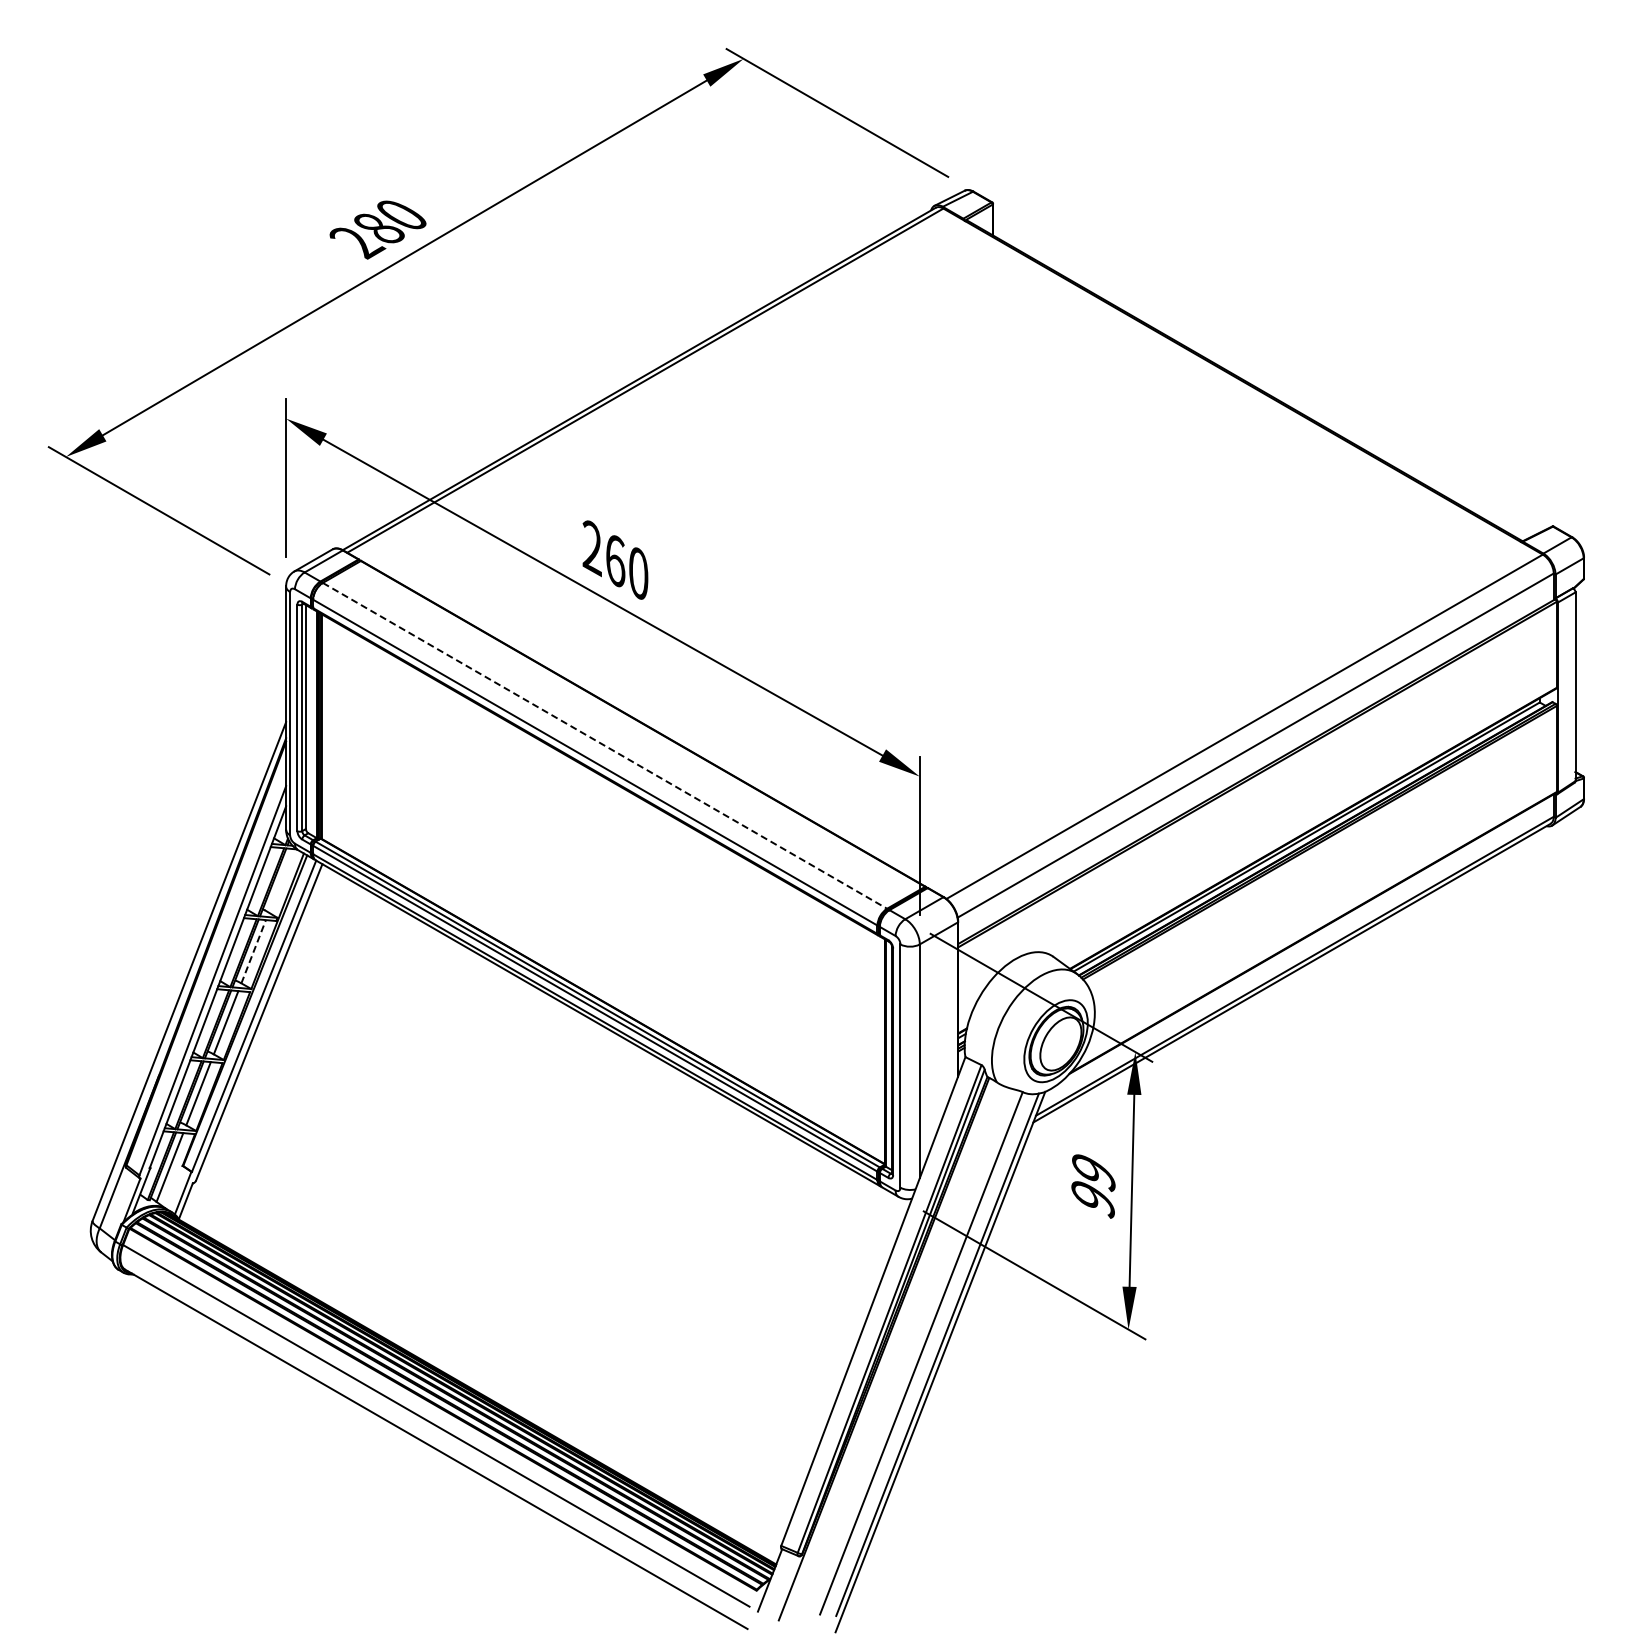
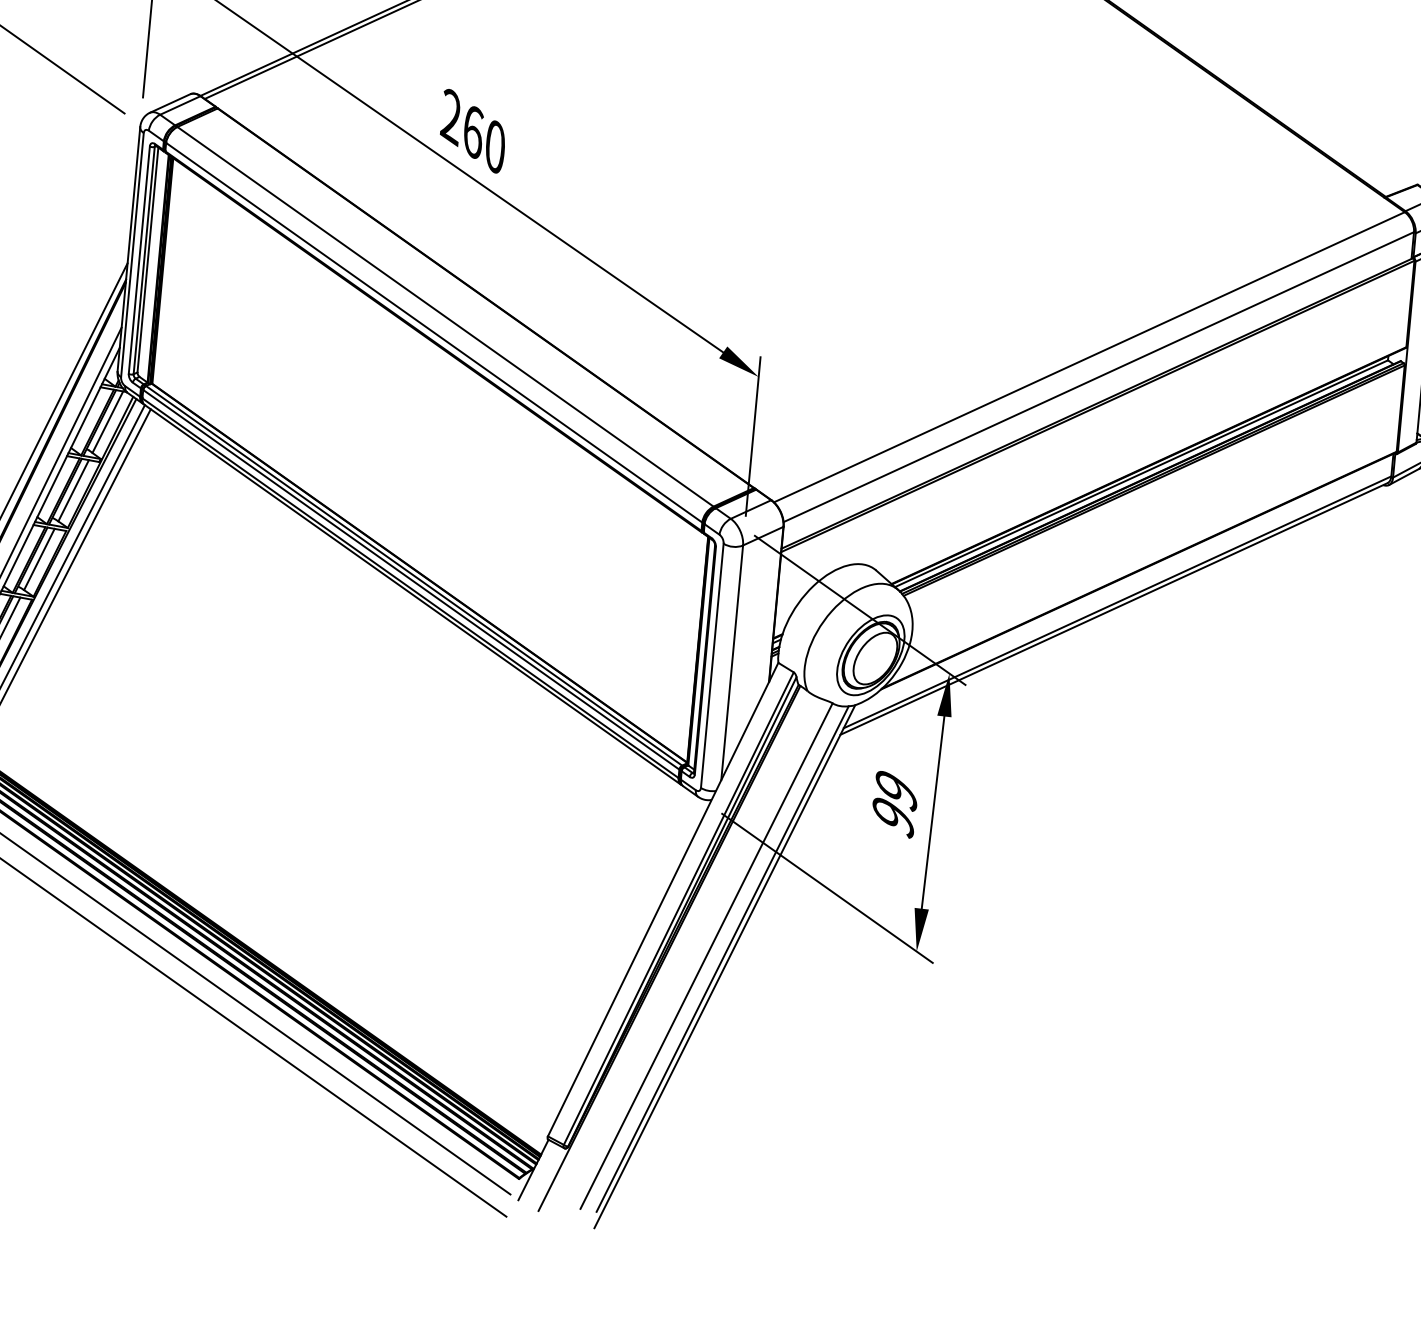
line: (604, 745) -> (445, 316), dashed -> solid
line: (280, 880) -> (107, 421), added
line: (253, 951) -> (73, 490), dashed -> solid

